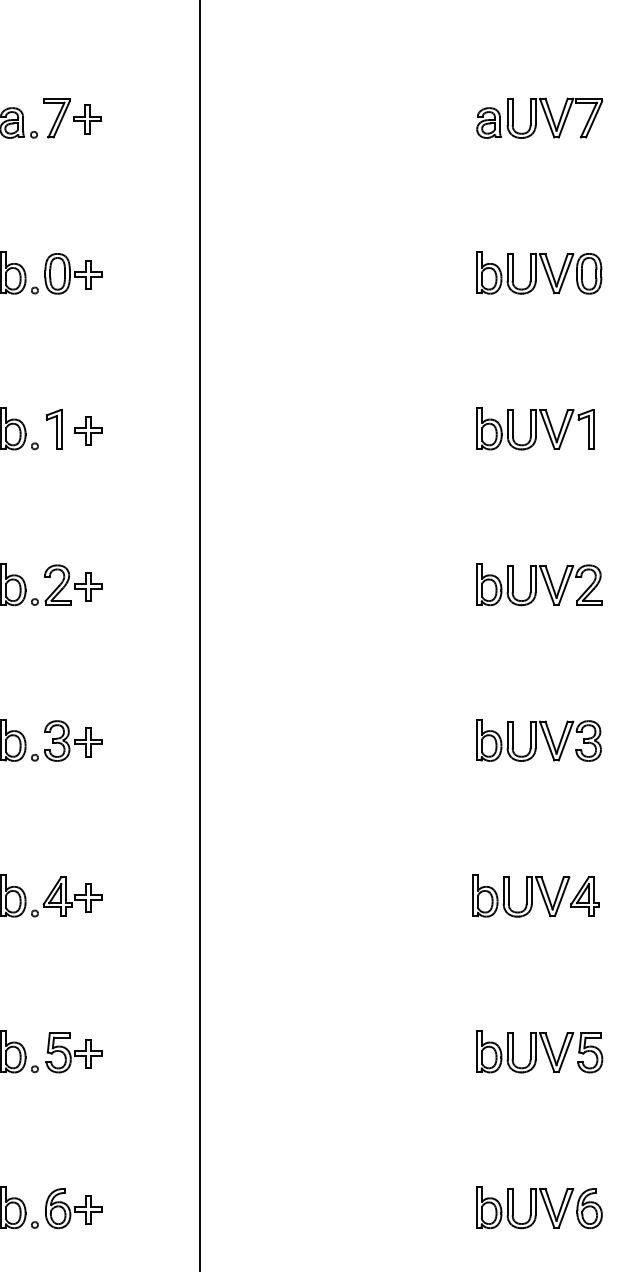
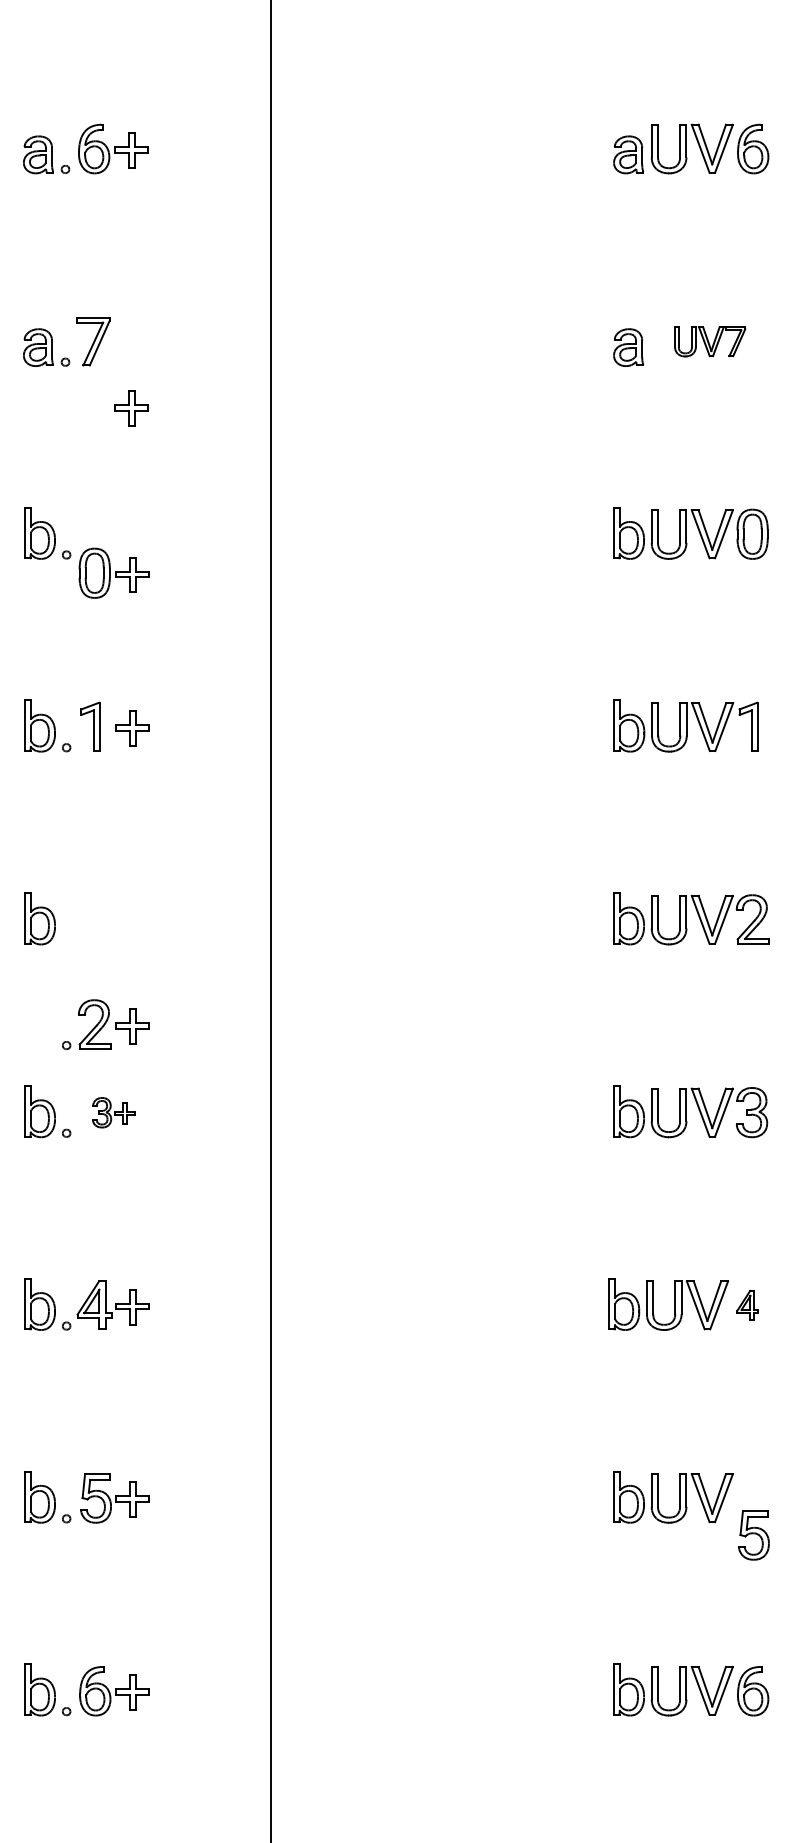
part: (554, 118) -> (709, 341), size x0.6
part: (87, 119) -> (131, 408), moved
part: (72, 273) -> (113, 572), moved
part: (66, 585) -> (105, 1024), moved
part: (72, 740) -> (113, 1112), size x0.6
part: (585, 896) -> (747, 1304), size x0.6
part: (589, 1052) -> (753, 1535), moved

